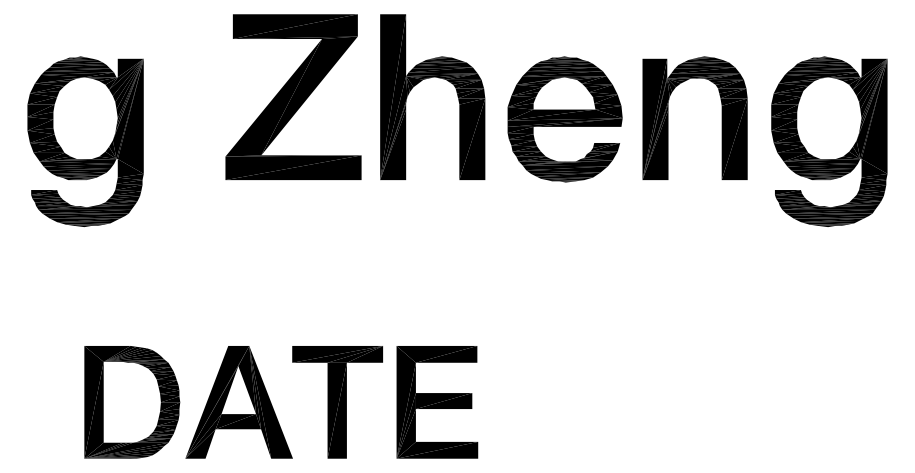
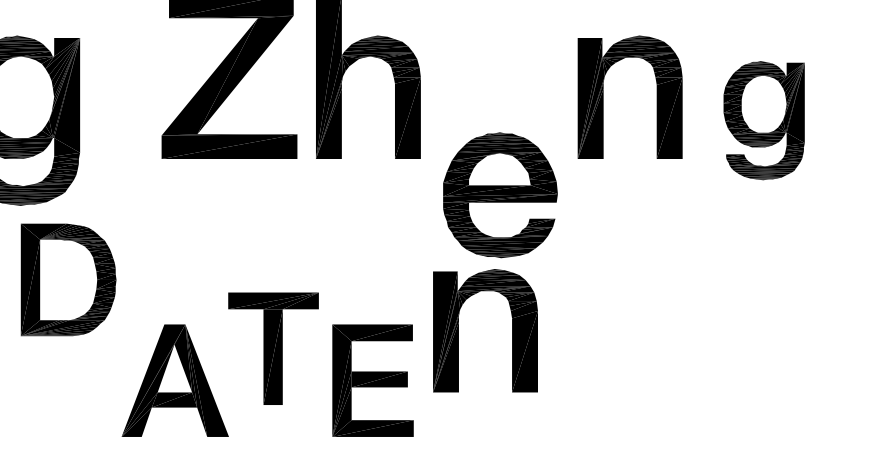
part: (564, 119) -> (499, 195), moved
part: (829, 141) -> (764, 120), size x0.7
part: (523, 351) -> (458, 330), added
part: (132, 402) -> (68, 280), moved
part: (337, 402) -> (273, 348), moved

